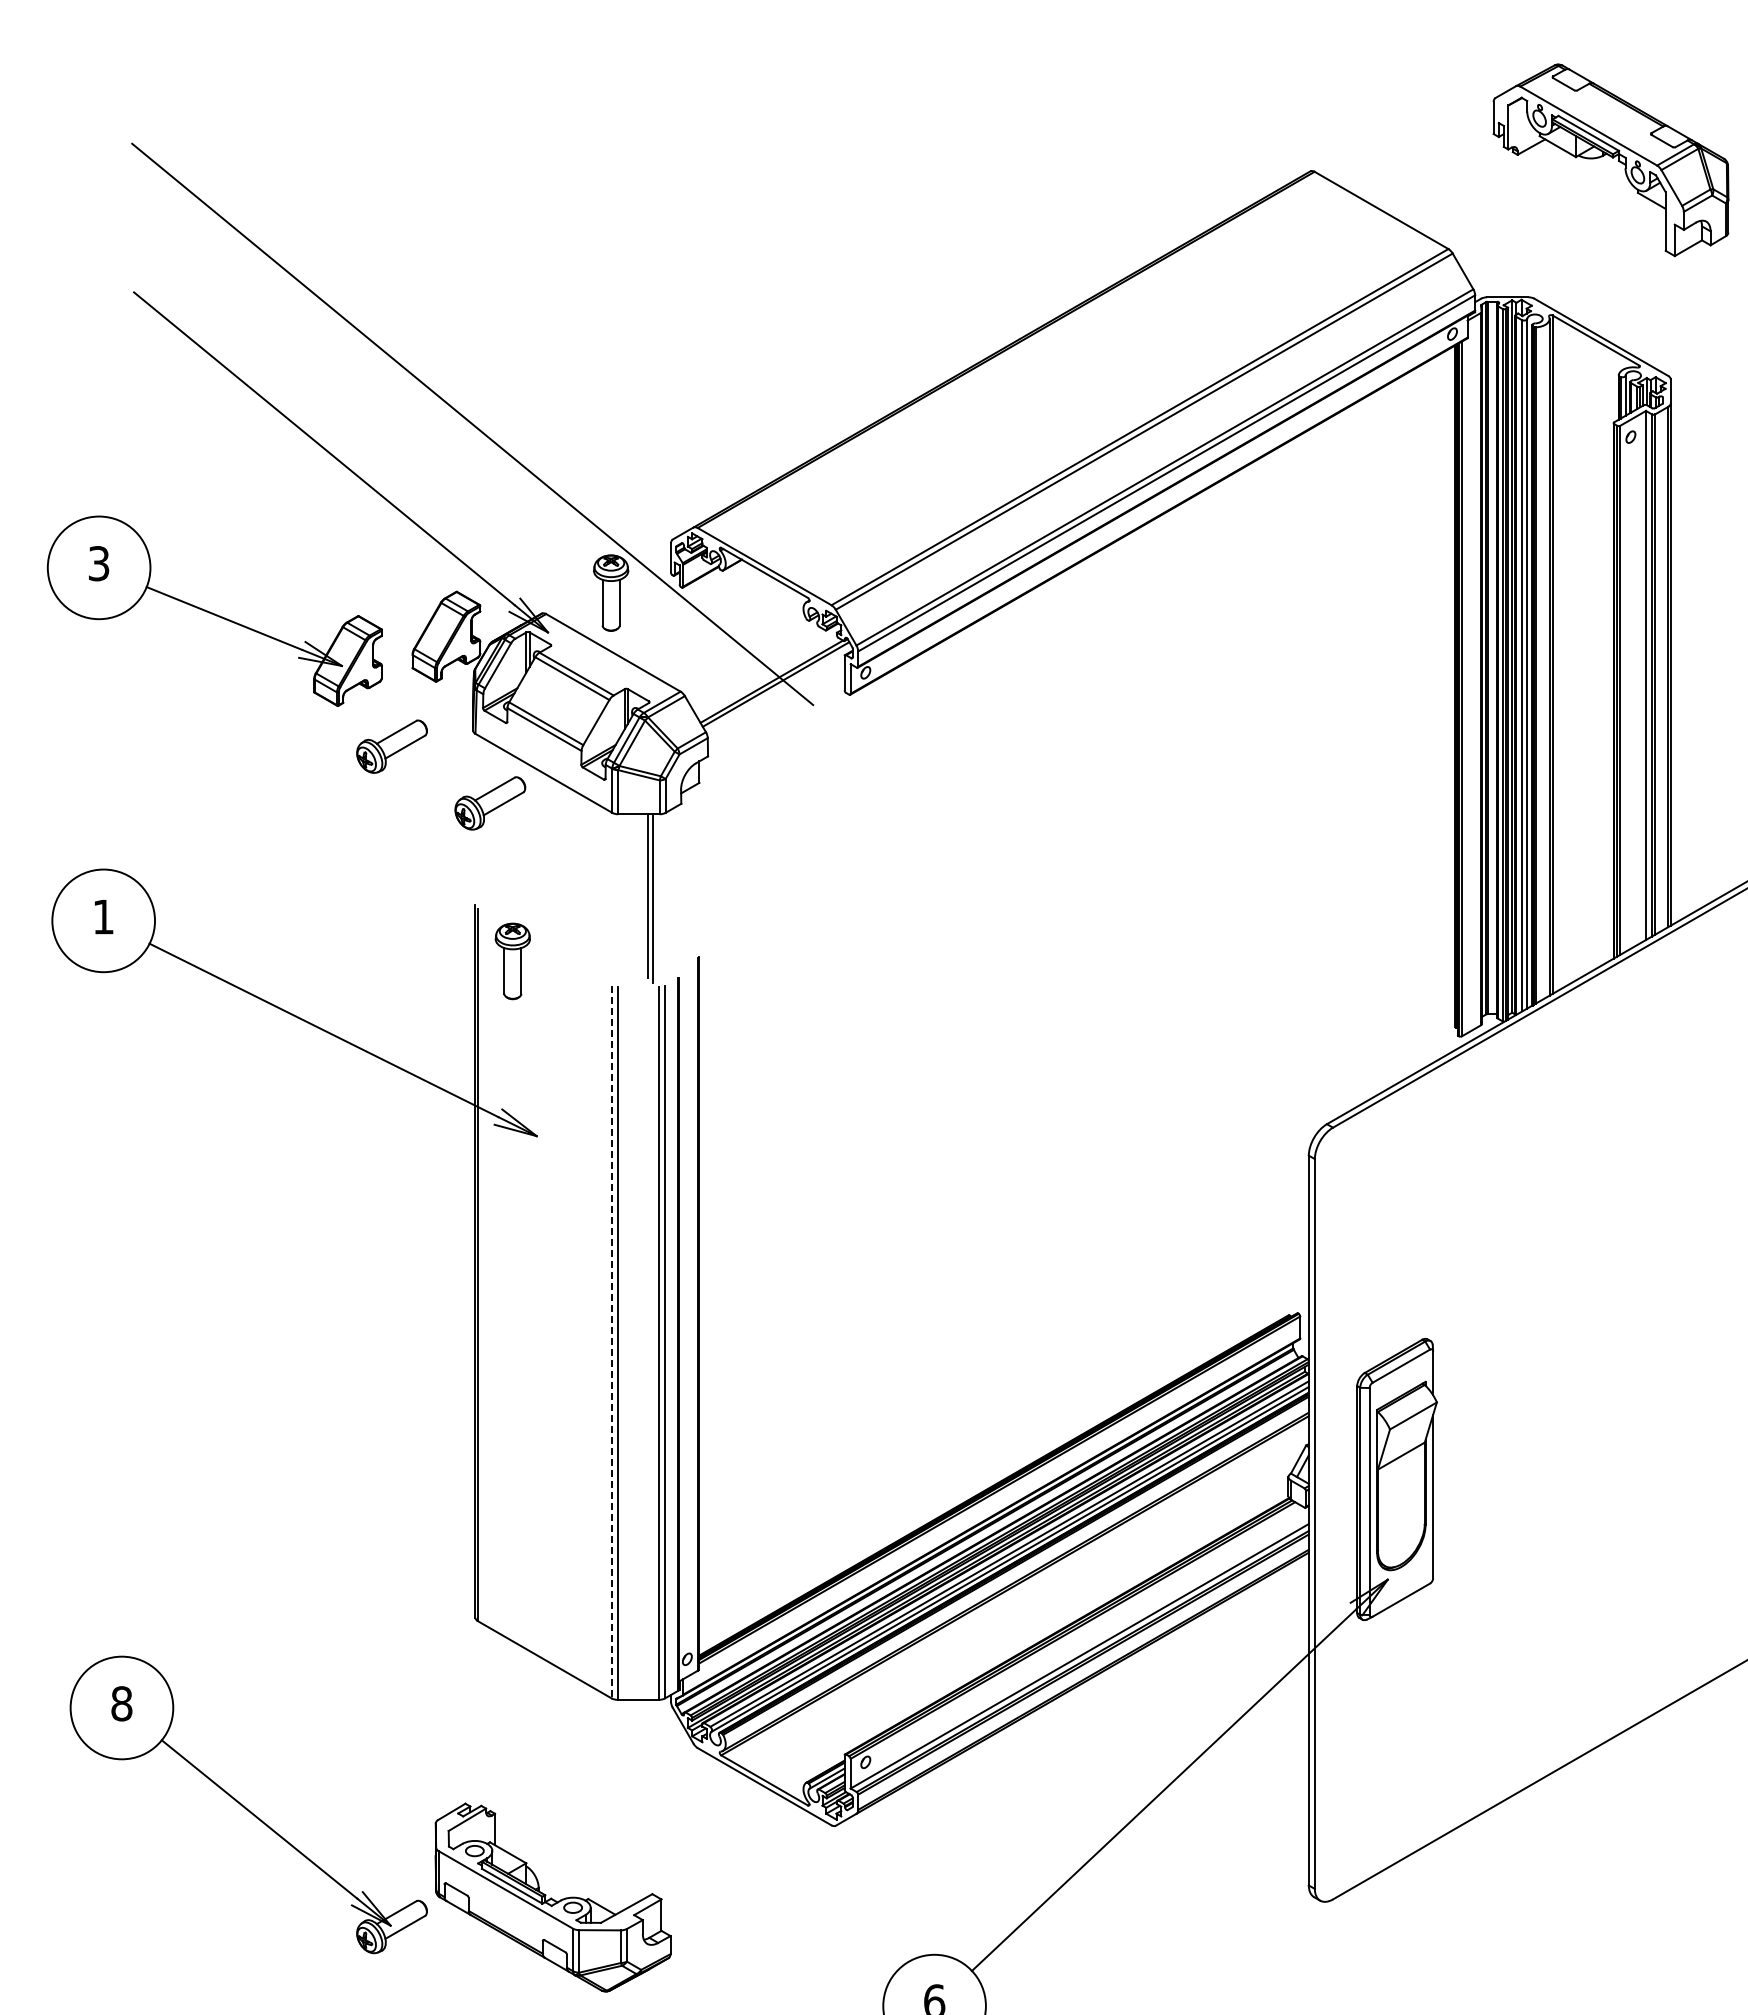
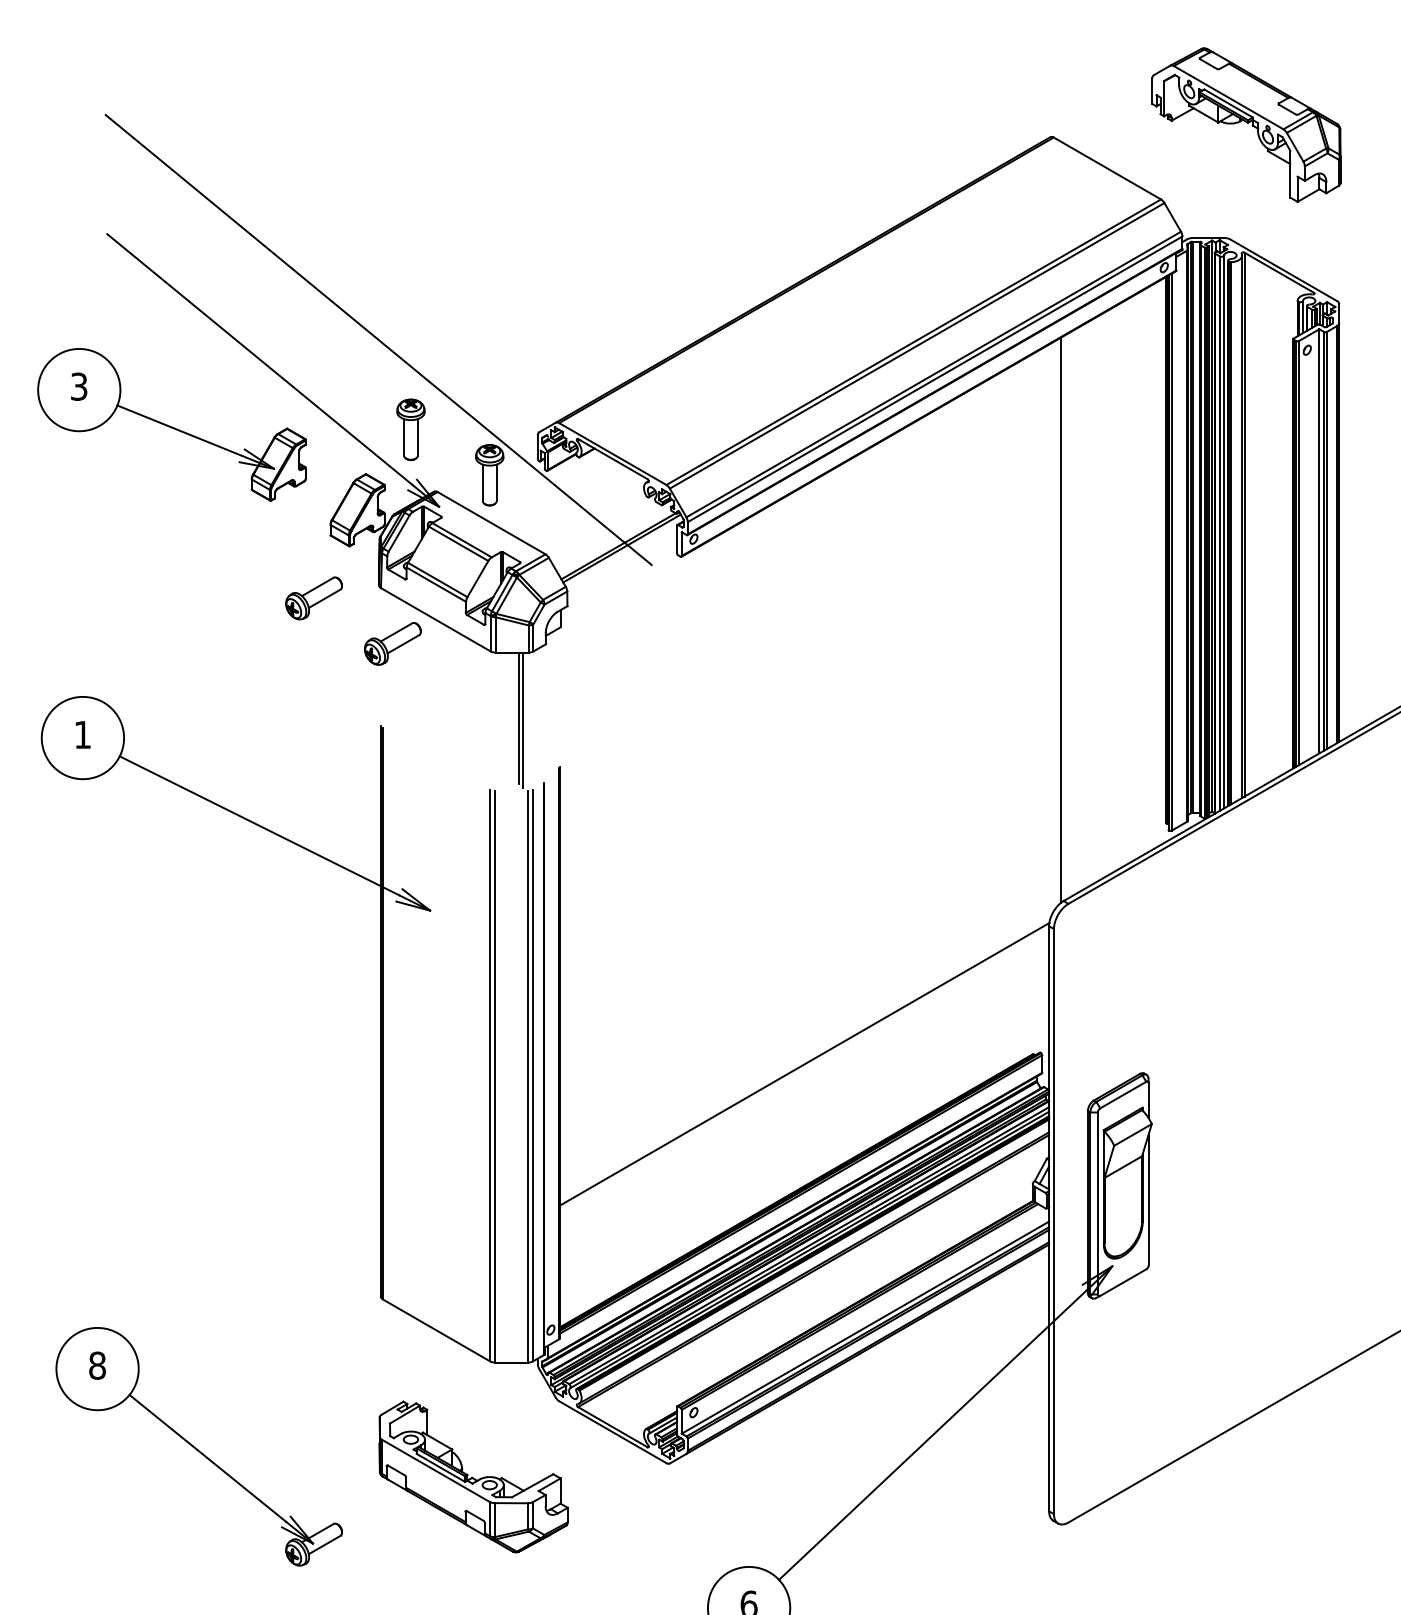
part: (1610, 160) -> (1246, 125), moved
part: (214, 610) -> (171, 424), moved
line: (1323, 773) -> (1060, 619), added
part: (512, 961) -> (410, 429), moved
line: (1003, 1327) -> (804, 1064), added
line: (611, 1342) -> (490, 1076), dashed -> solid
part: (552, 1897) -> (473, 1476), moved

